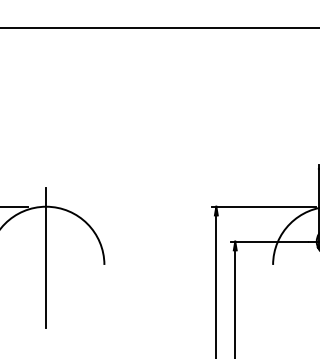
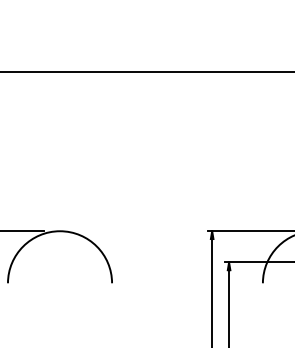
line: (46, 258) -> (60, 277), removed

